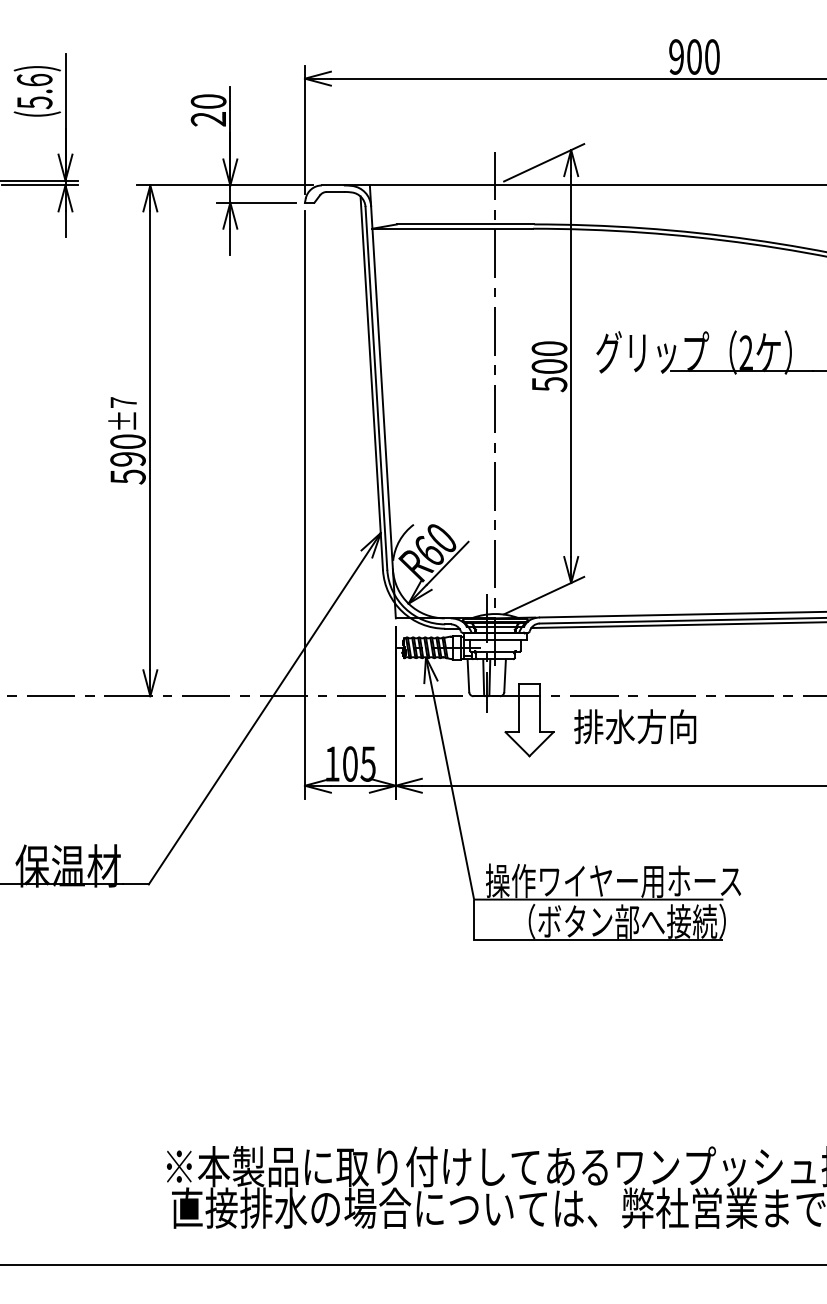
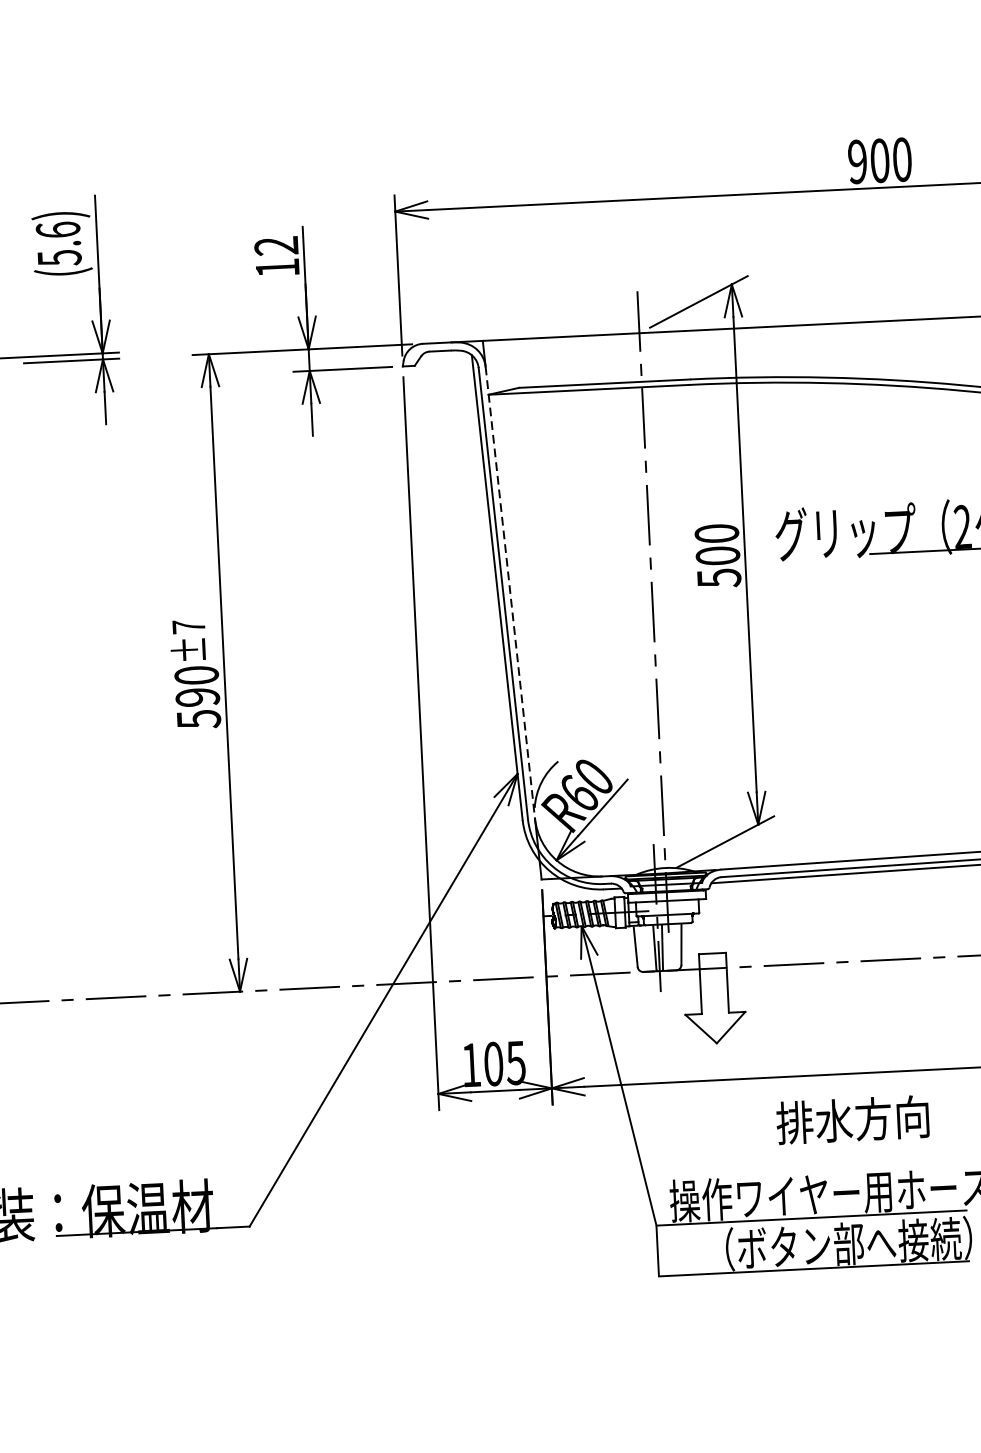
text: (208, 110) -> (276, 257), 20 -> 12
line: (382, 388) -> (510, 593), solid -> dashed
text: (635, 726) -> (853, 1119), moved

